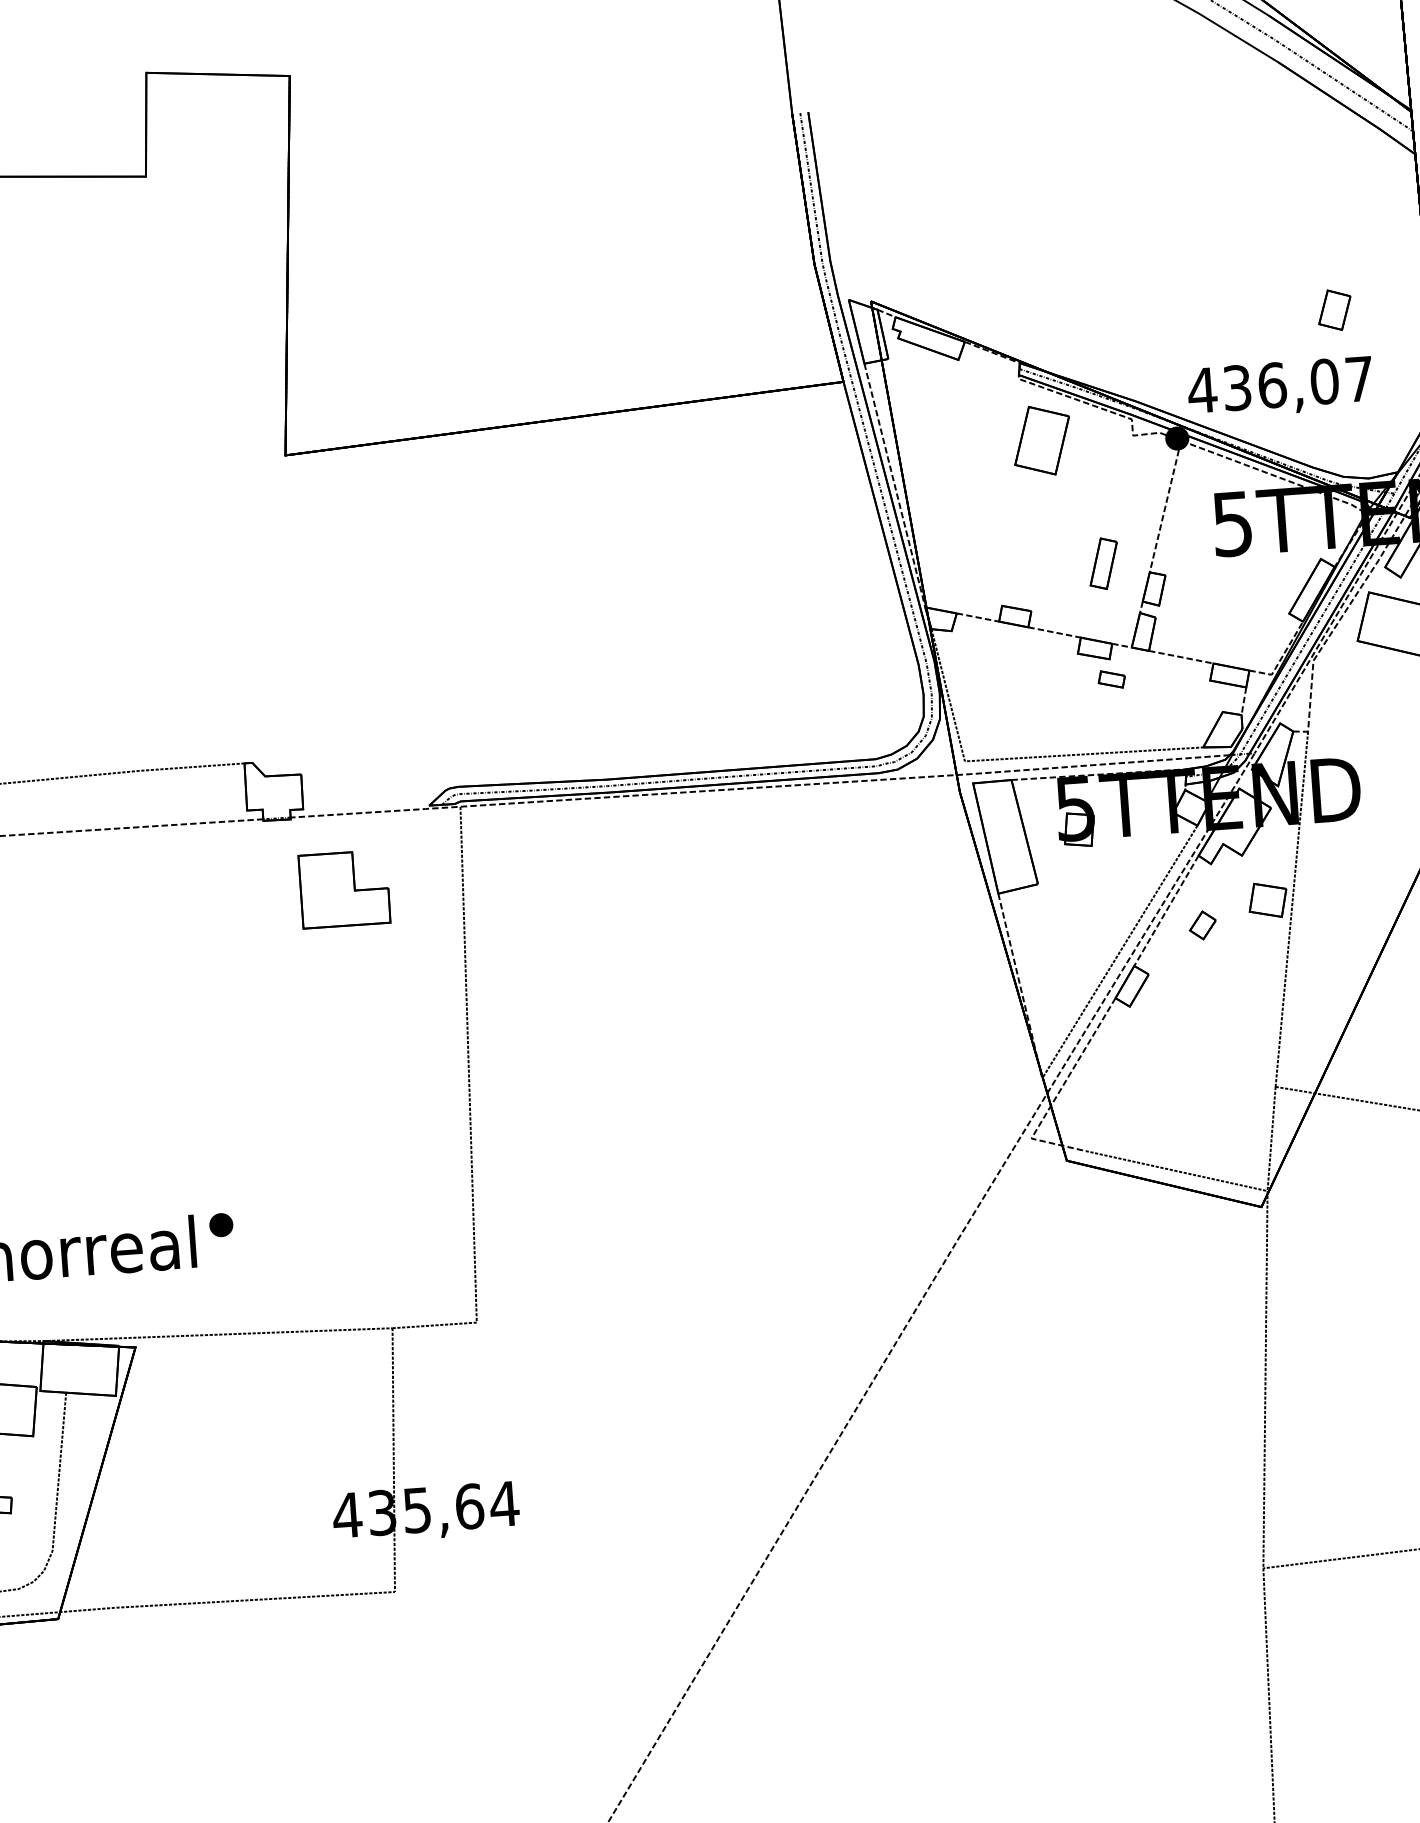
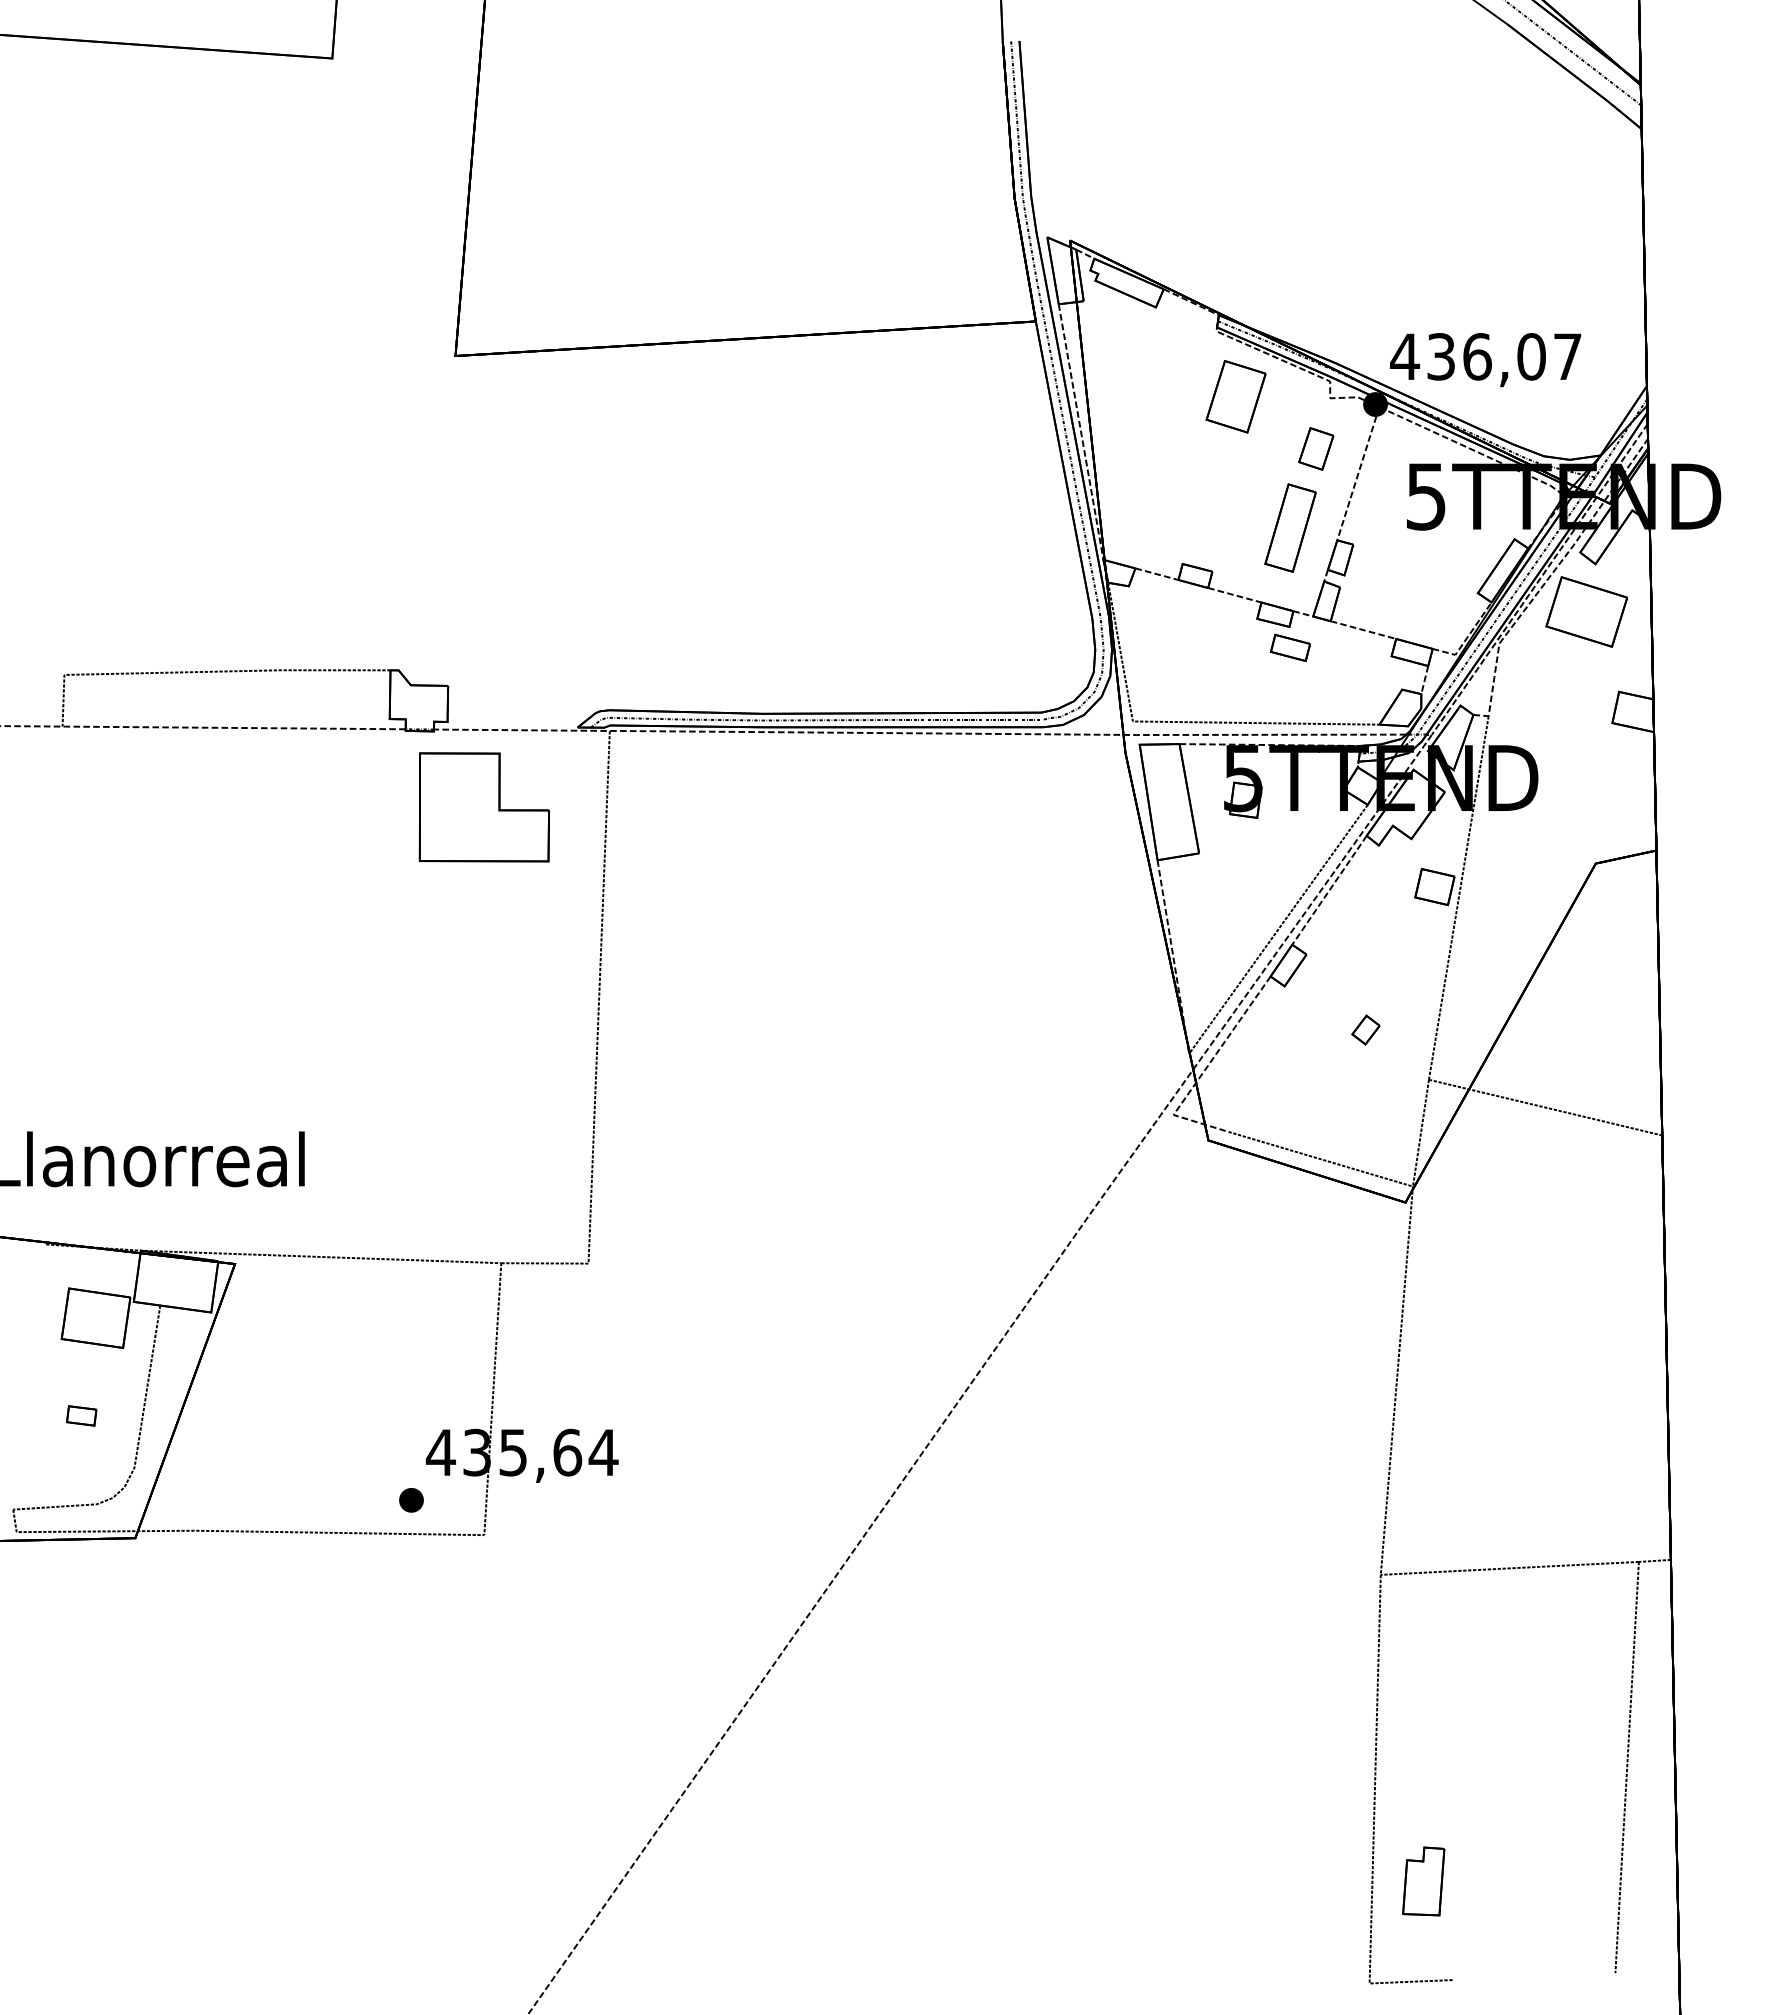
part: (1334, 309) -> (1316, 448), moved
part: (1103, 563) -> (1290, 527), size x1.67
part: (1111, 679) -> (1289, 647), size x1.43
part: (343, 889) -> (483, 807), size x1.43
part: (1202, 924) -> (1365, 1029), moved
part: (221, 1225) -> (411, 1500), moved

